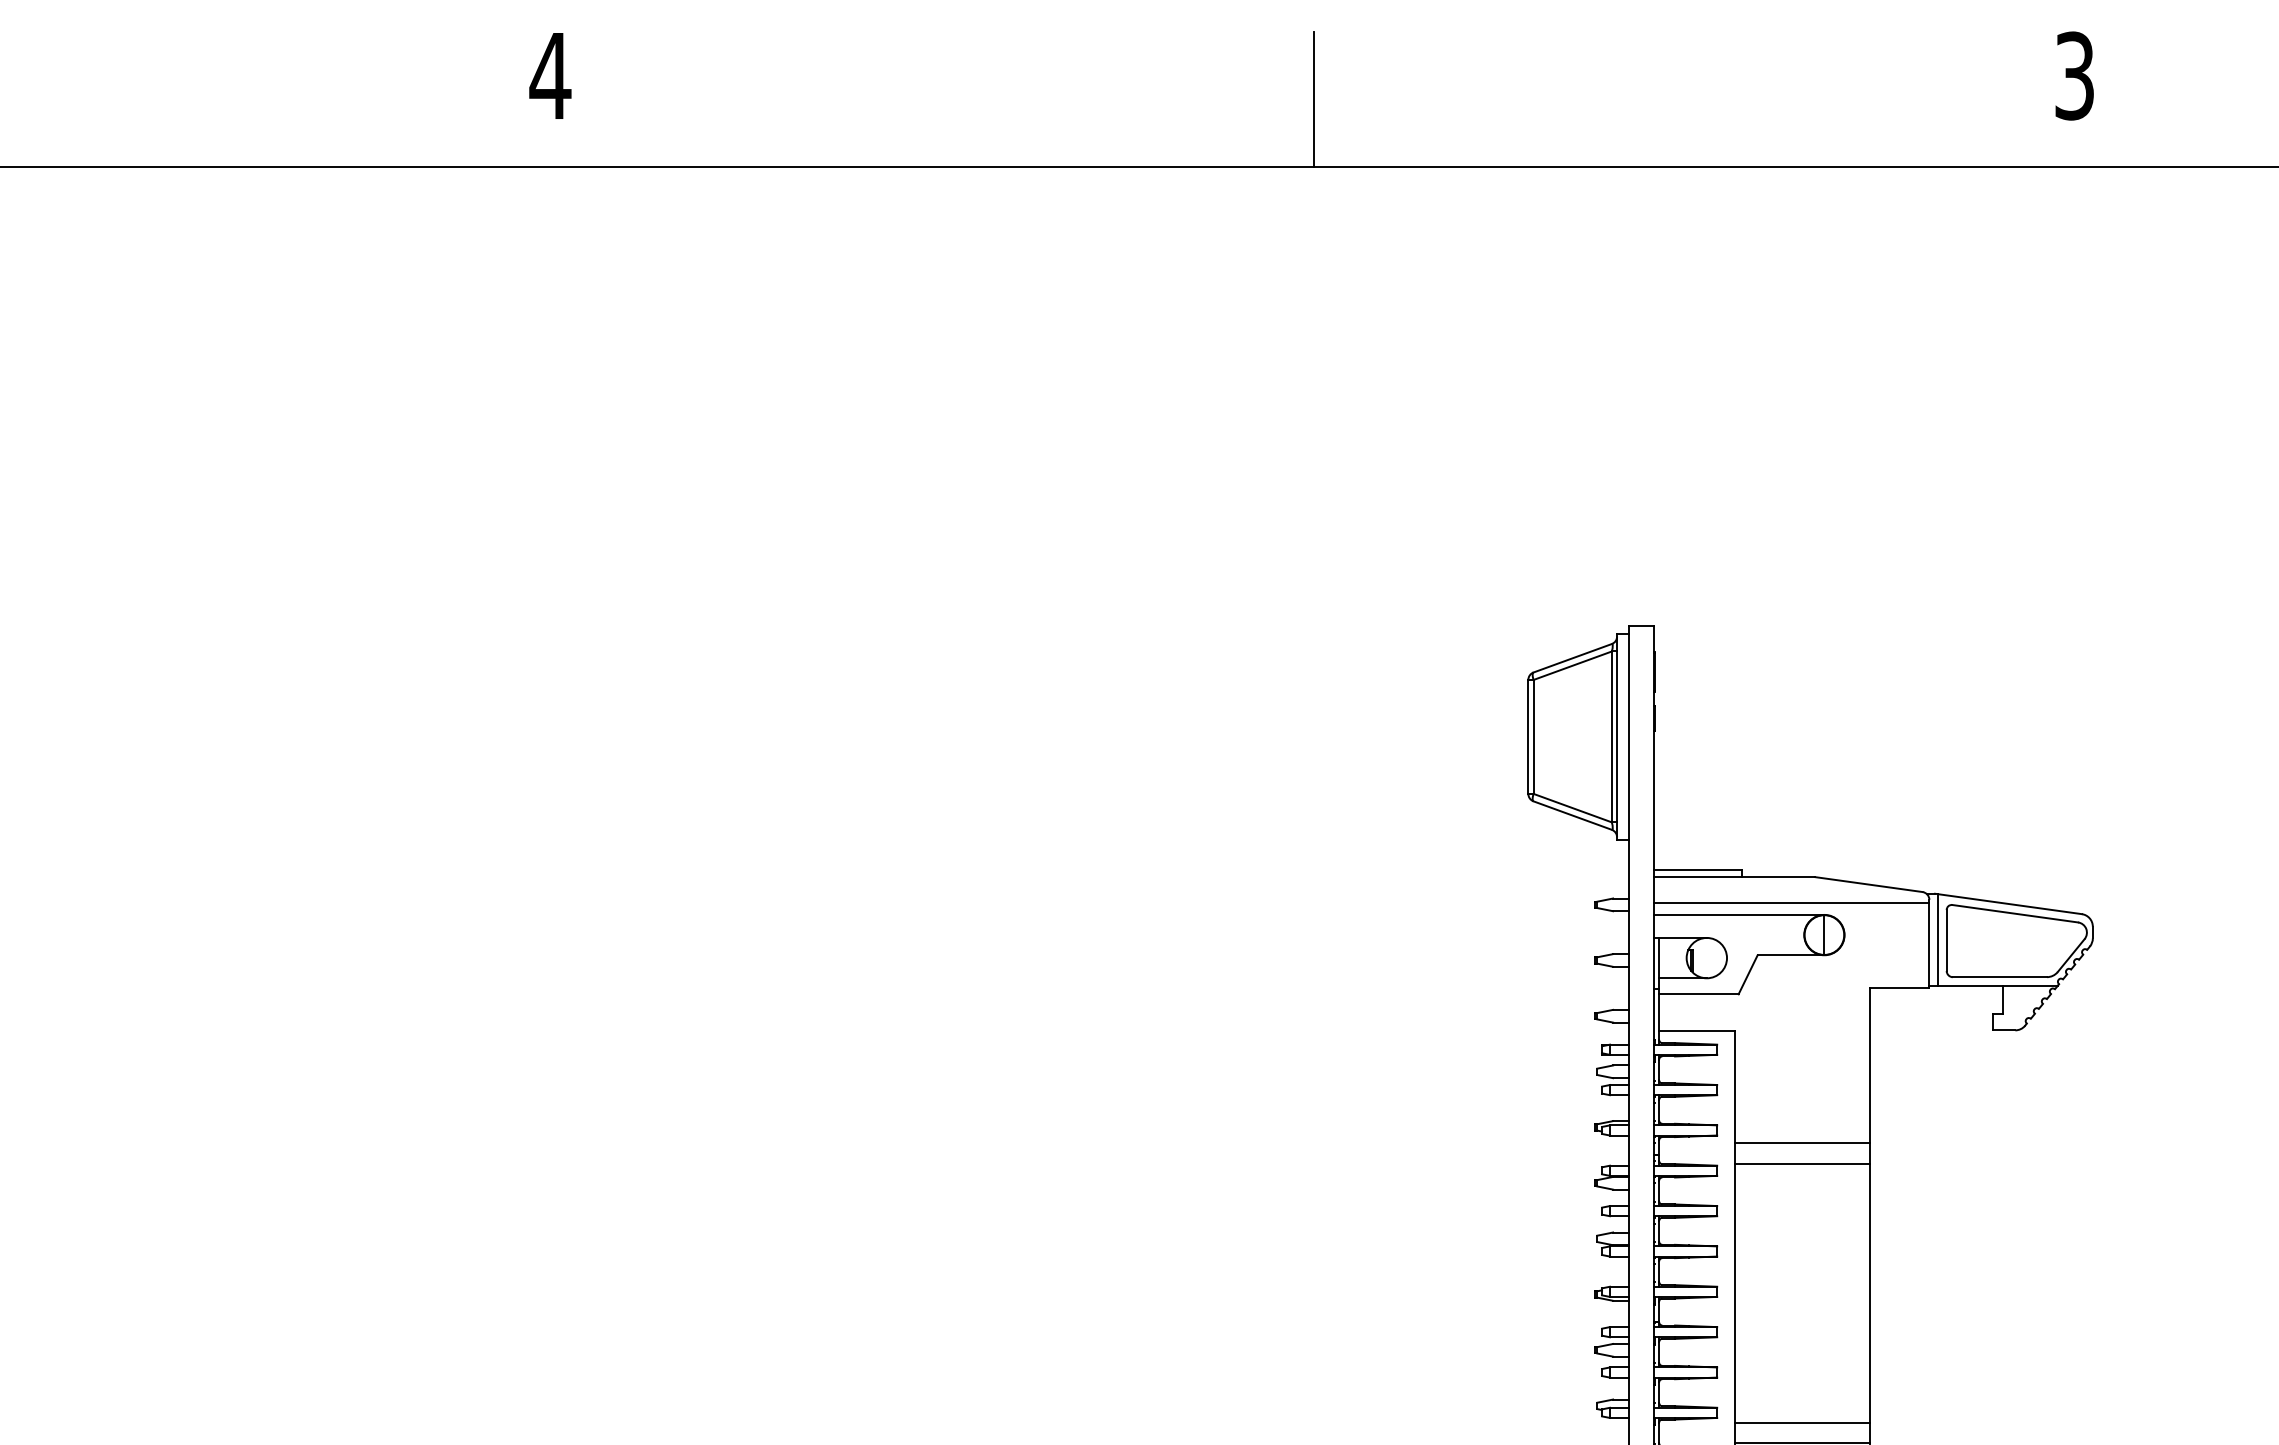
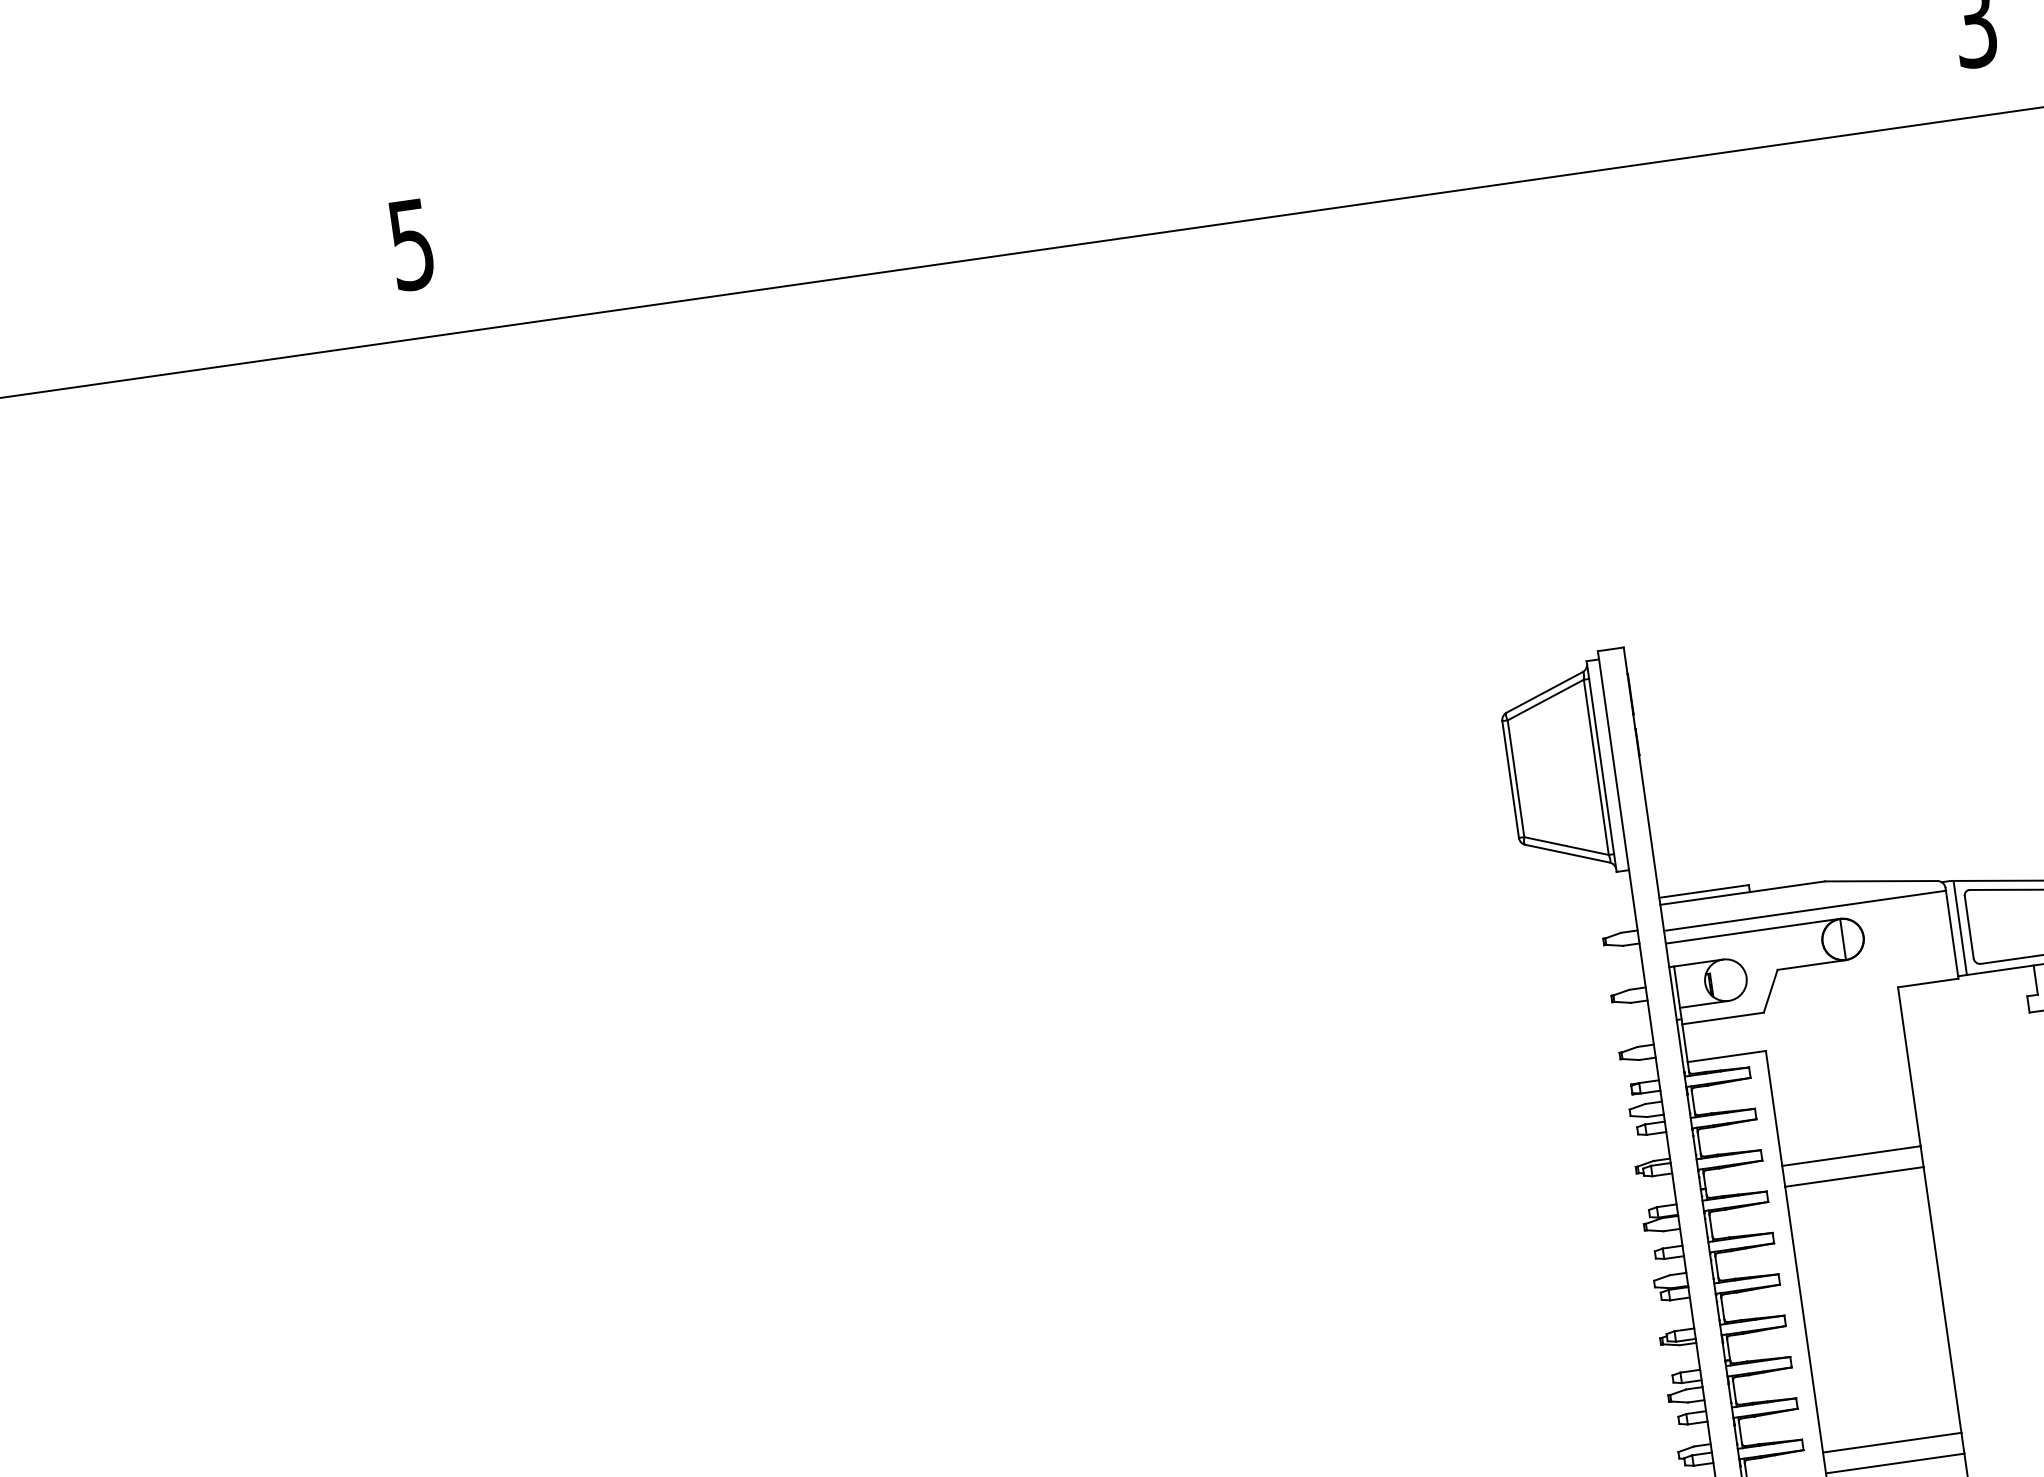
text: (550, 76) -> (411, 245), 4 -> 5
line: (1313, 99) -> (1197, 157), removed

